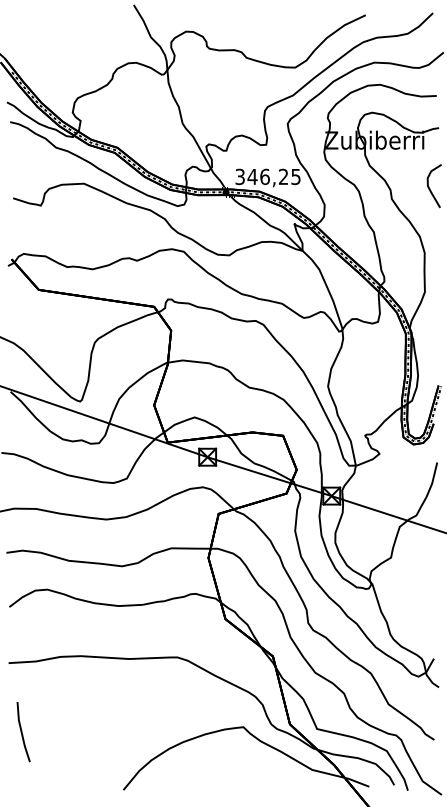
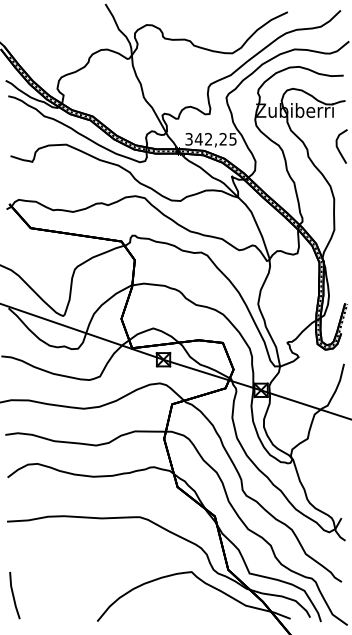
text: (264, 176) -> (208, 138), 346,25 -> 342,25
line: (22, 732) -> (14, 595), moved

